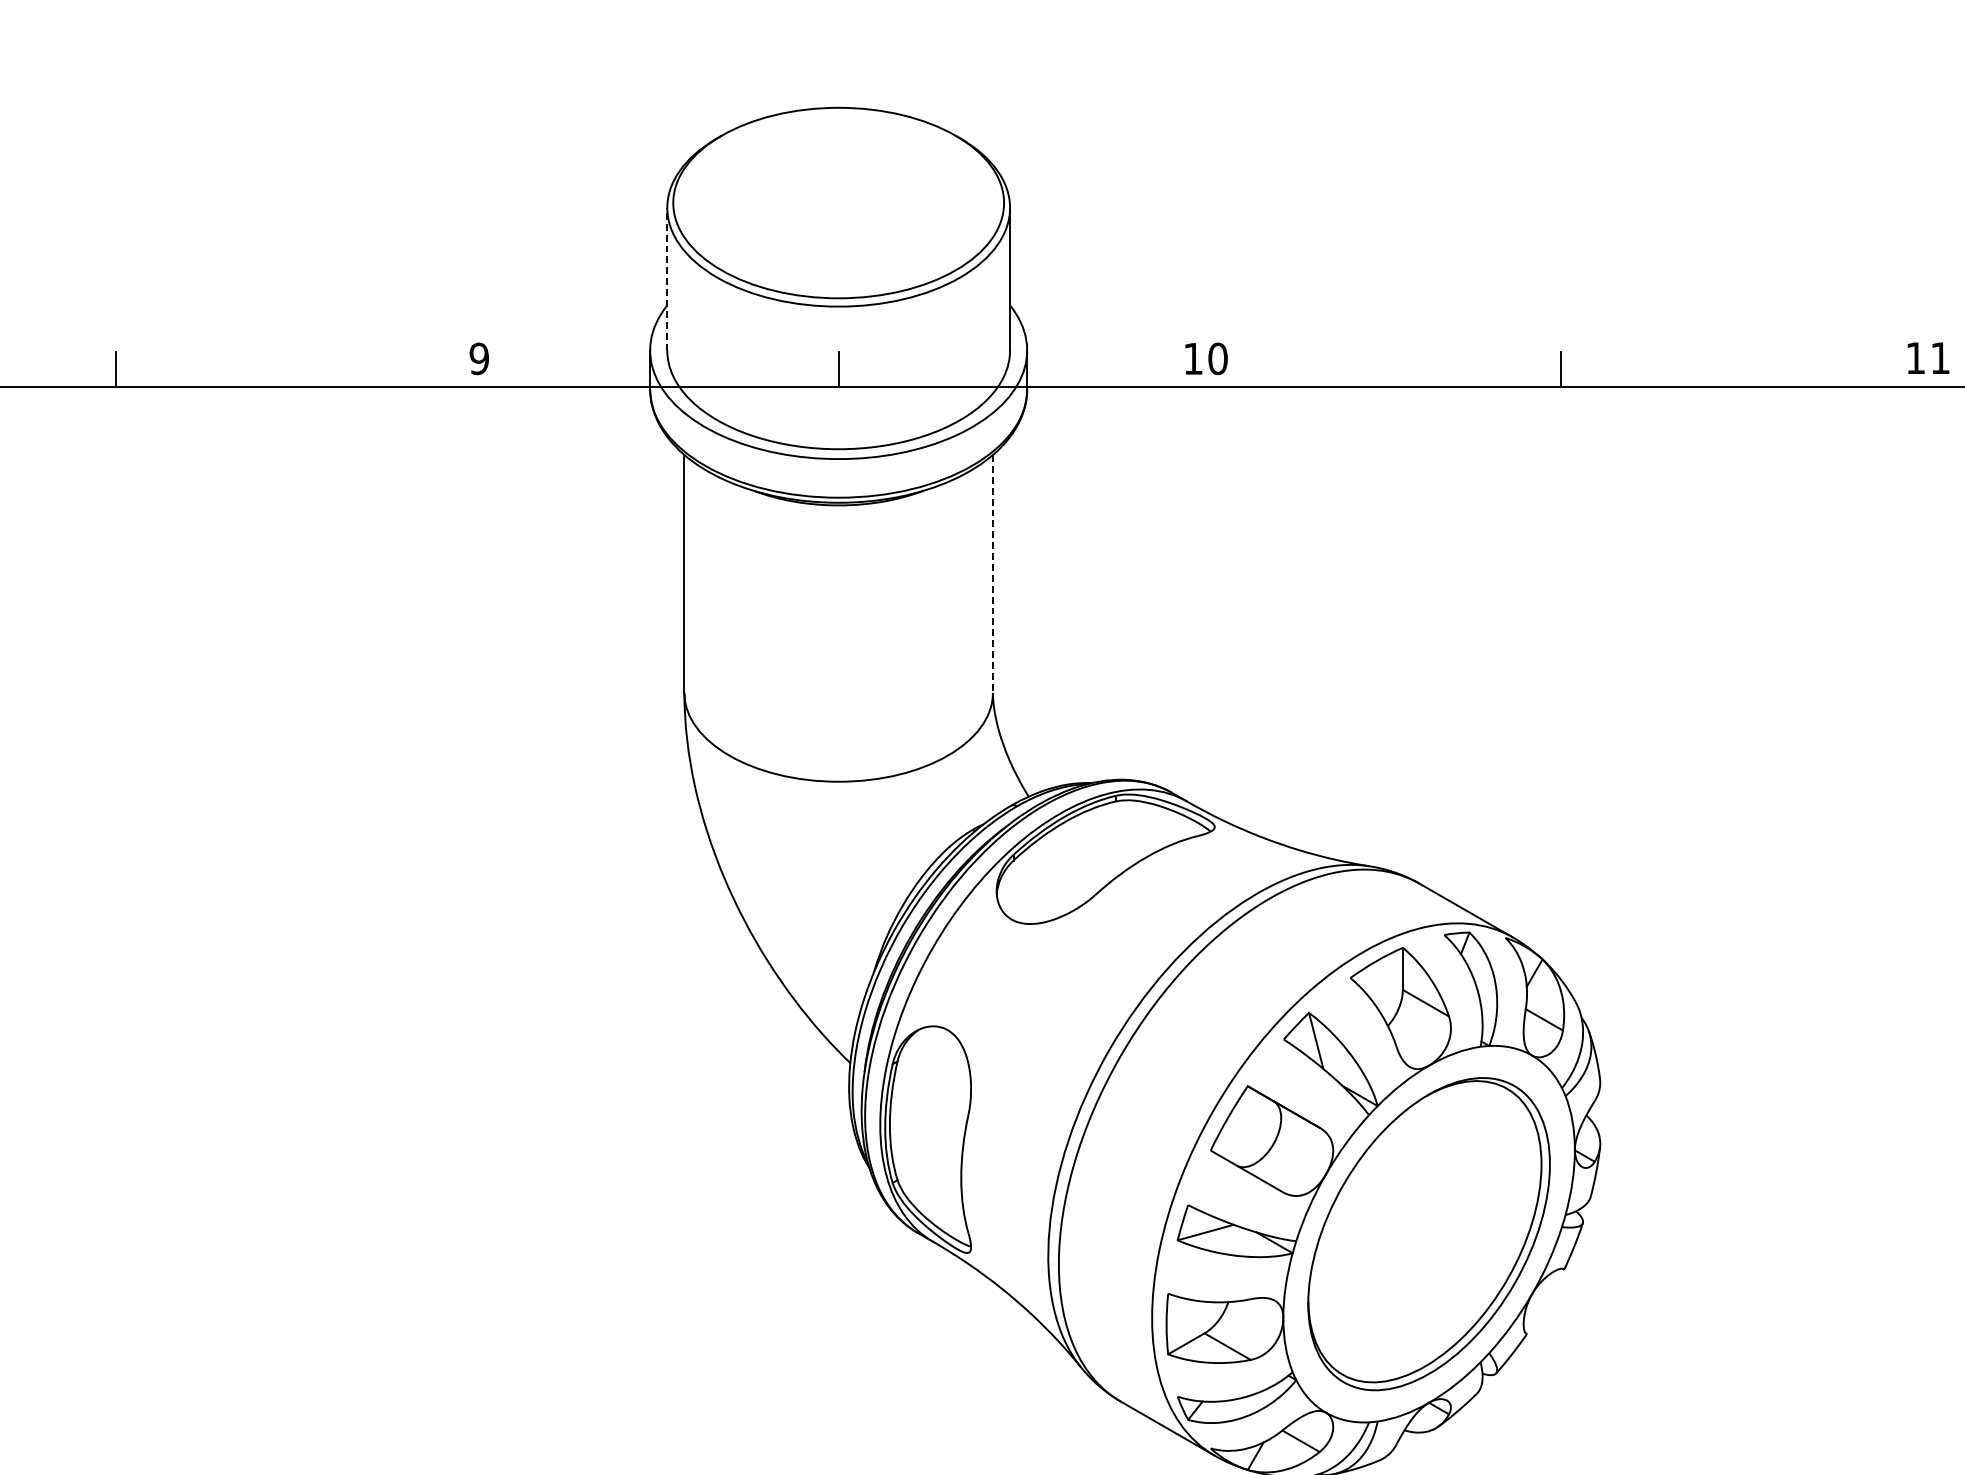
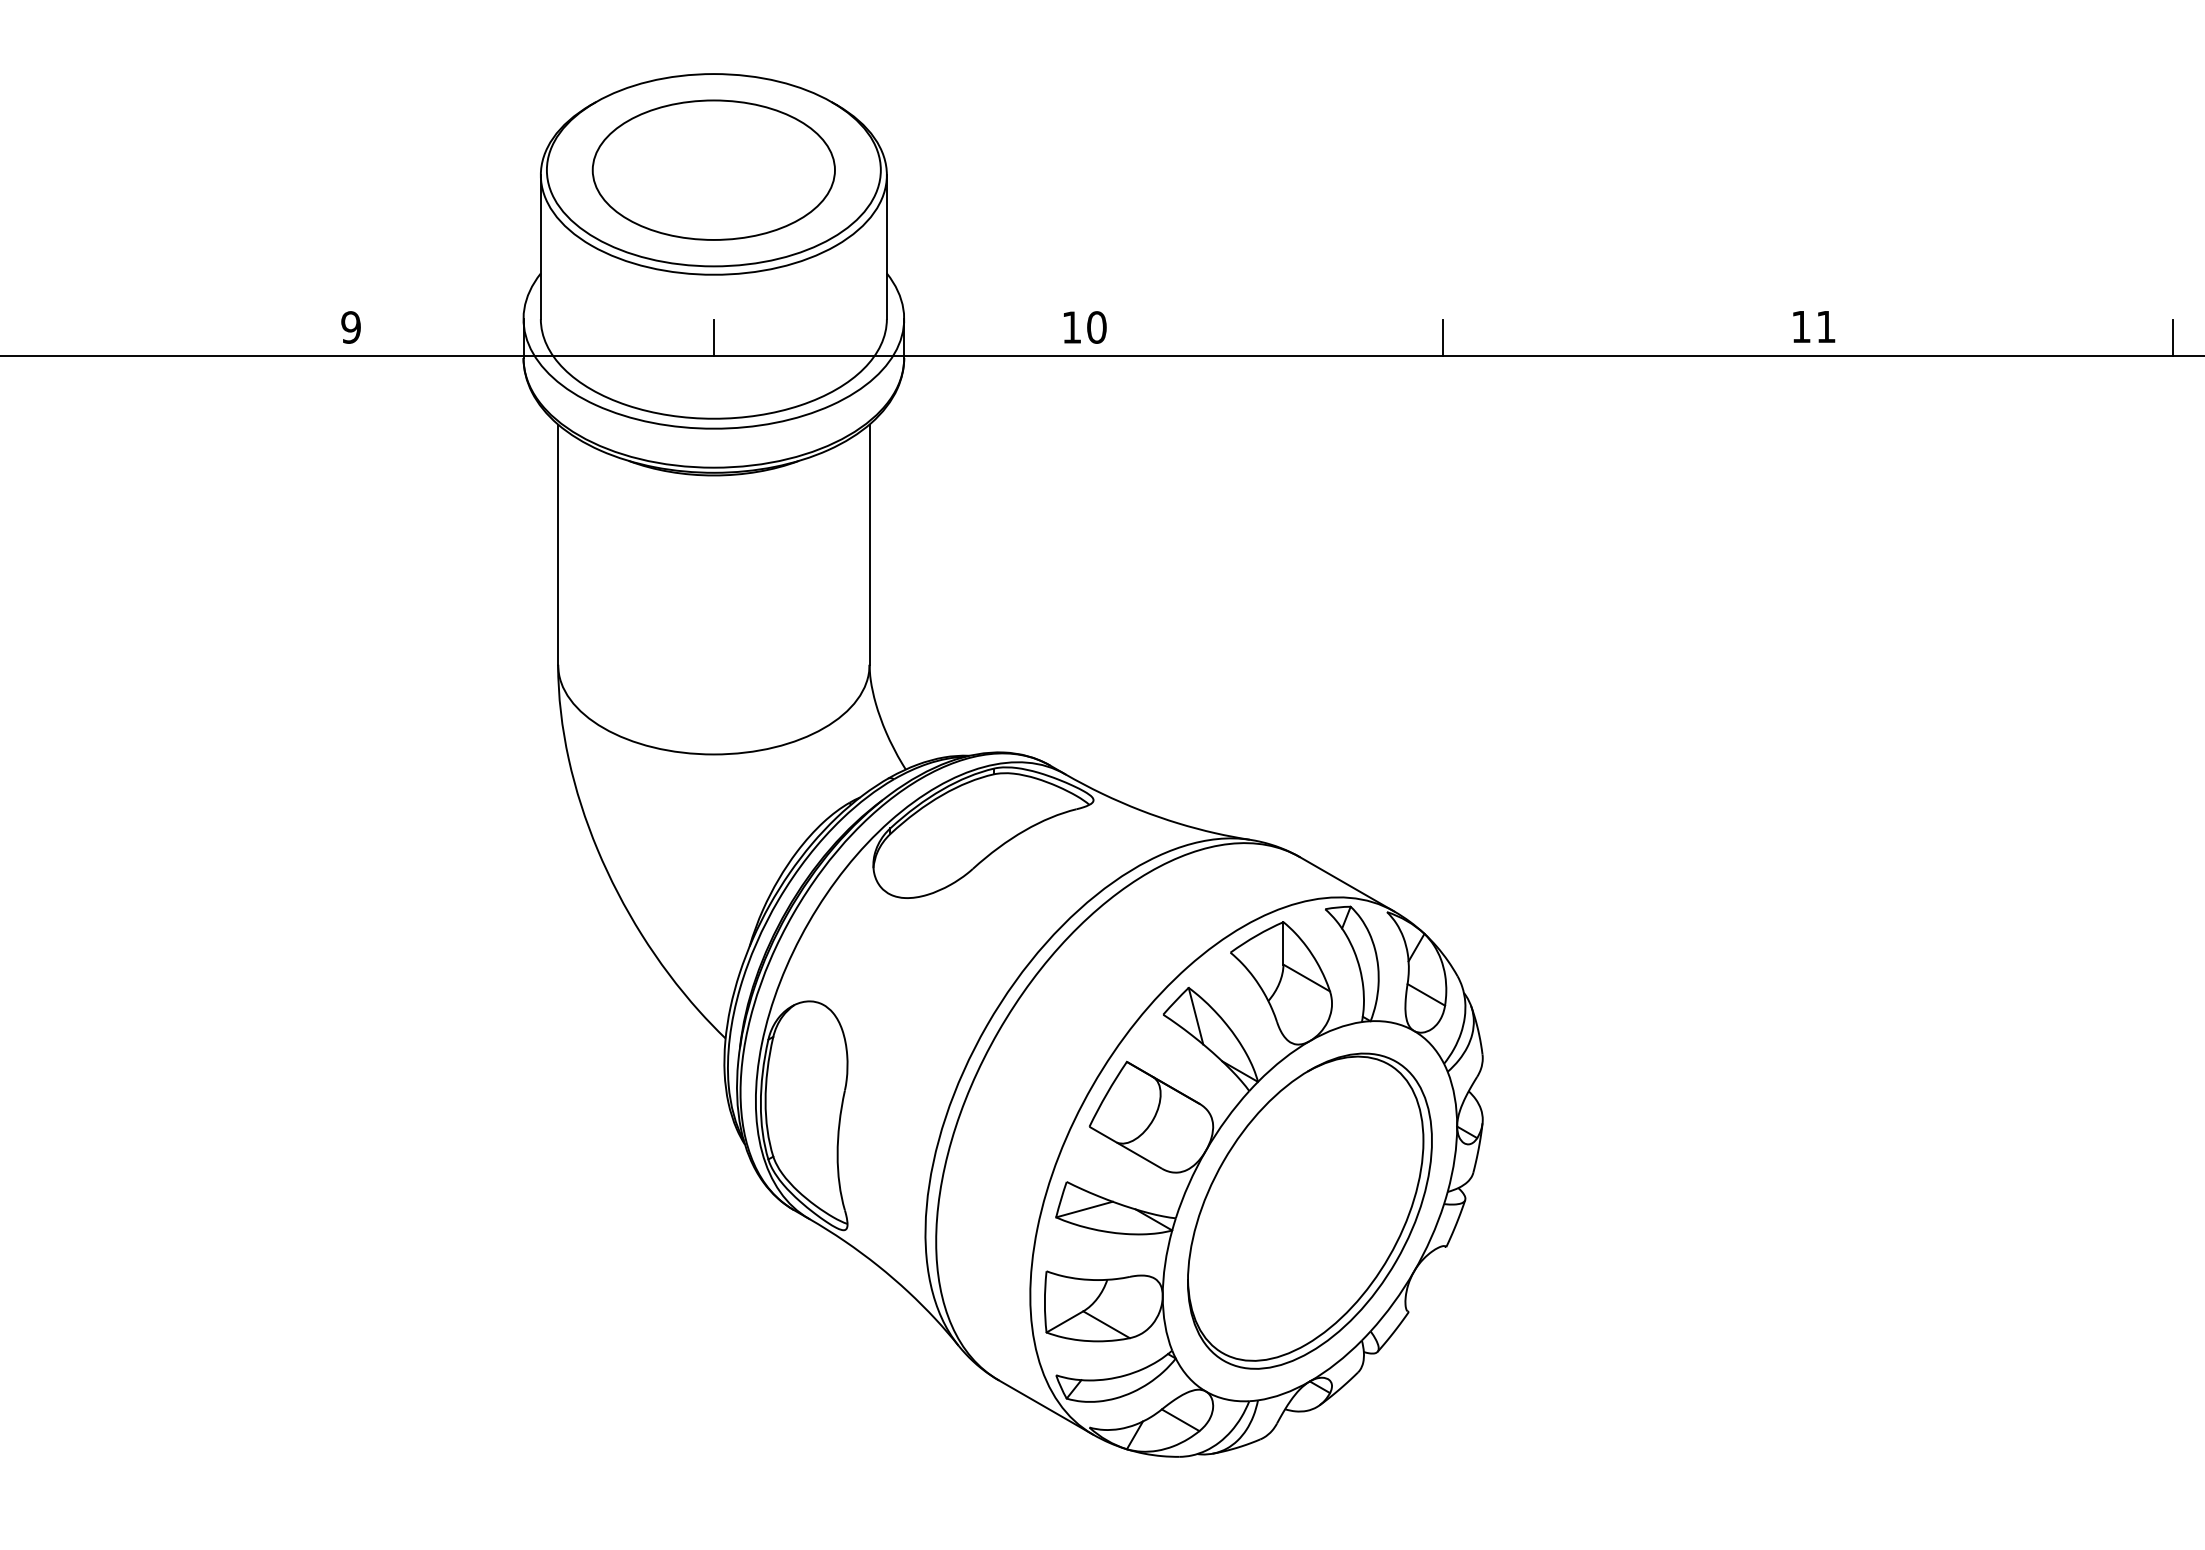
part: (838, 202) -> (713, 169), added
line: (666, 279) -> (540, 247), dashed -> solid
line: (992, 574) -> (869, 545), dashed -> solid

